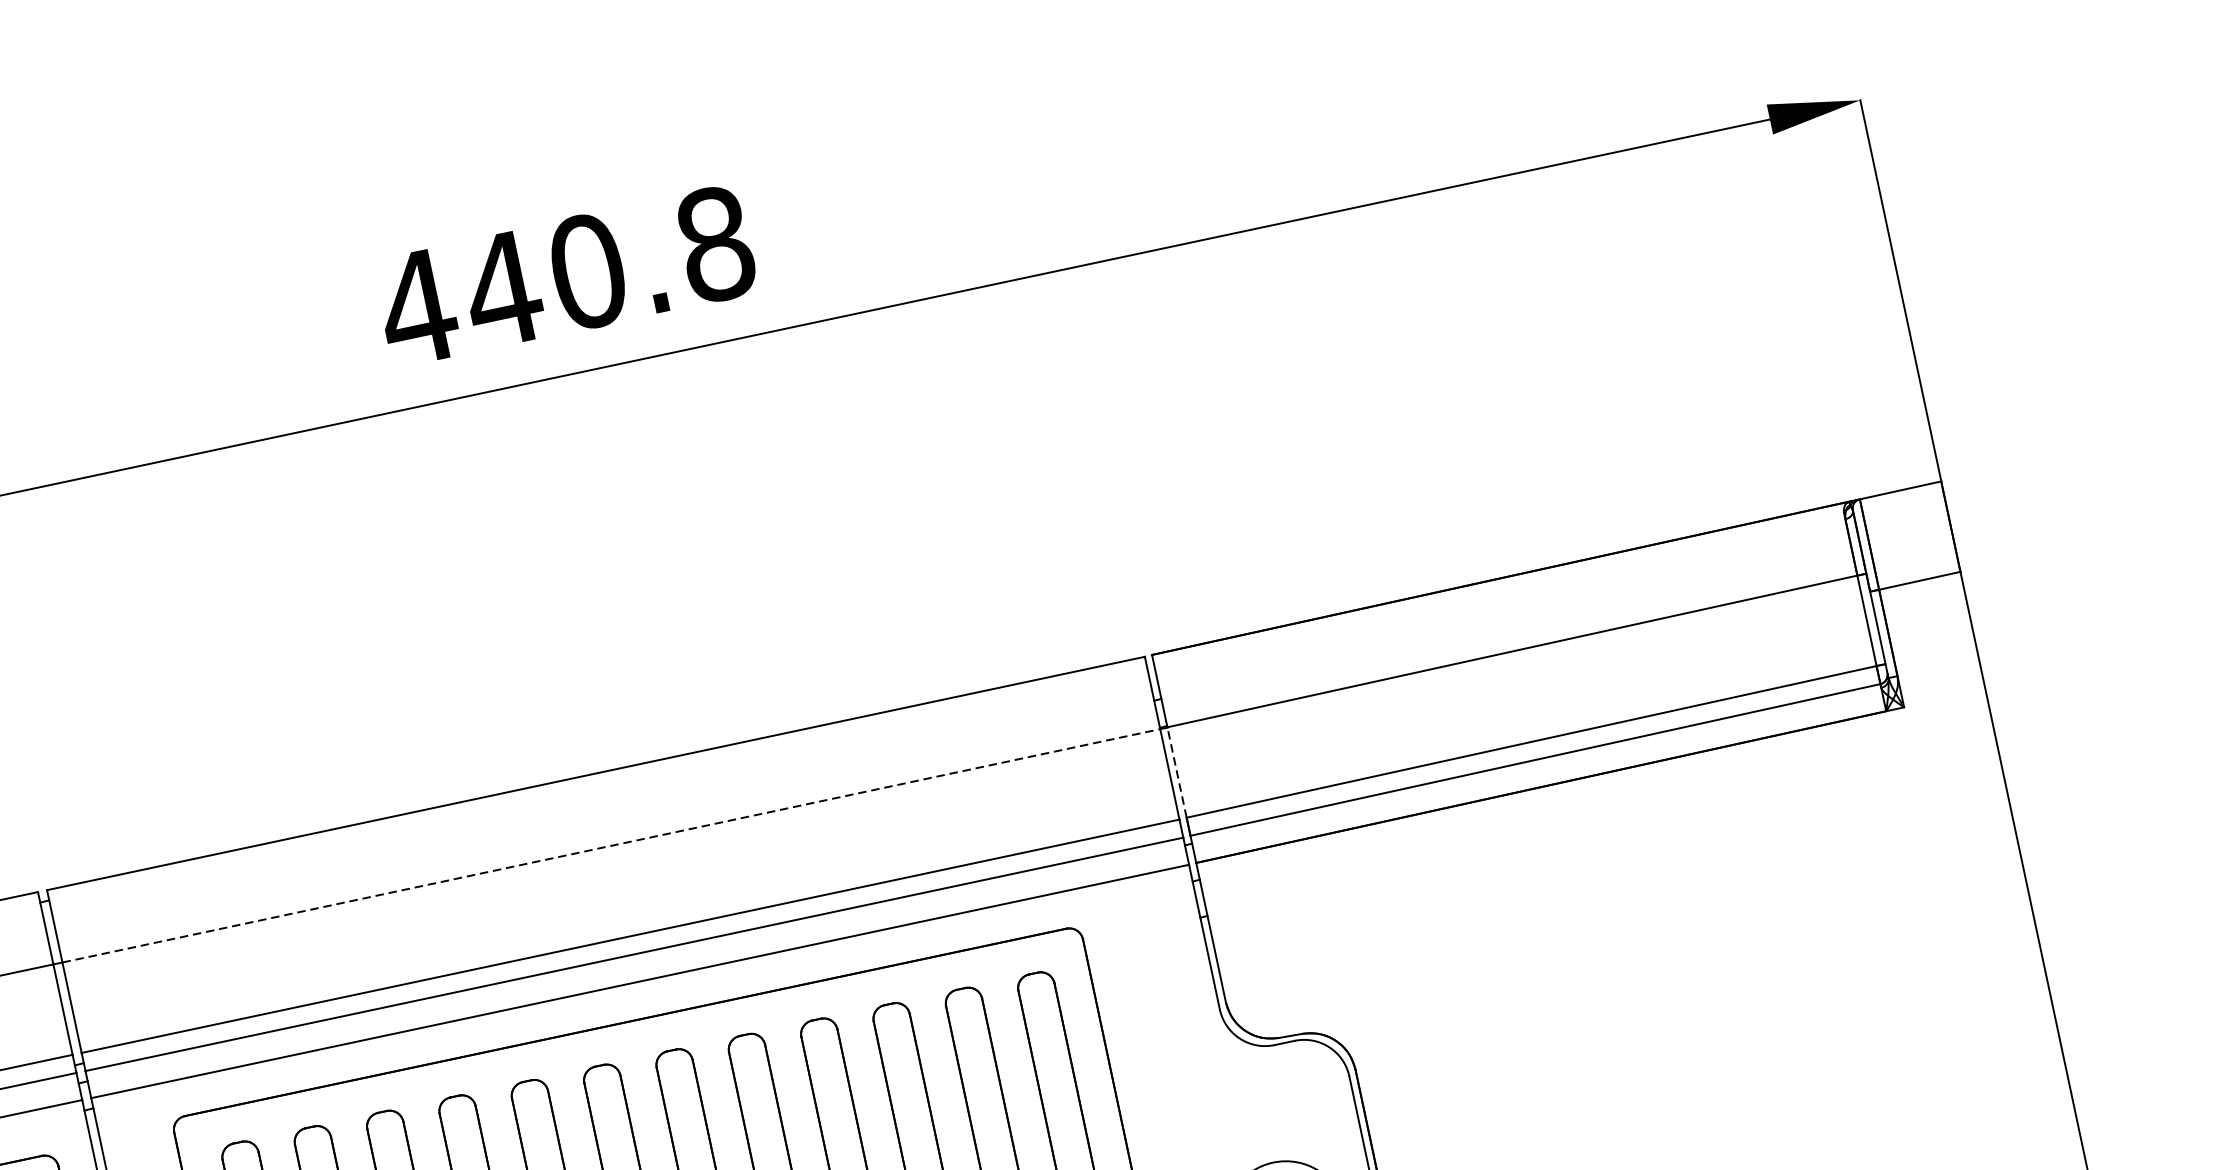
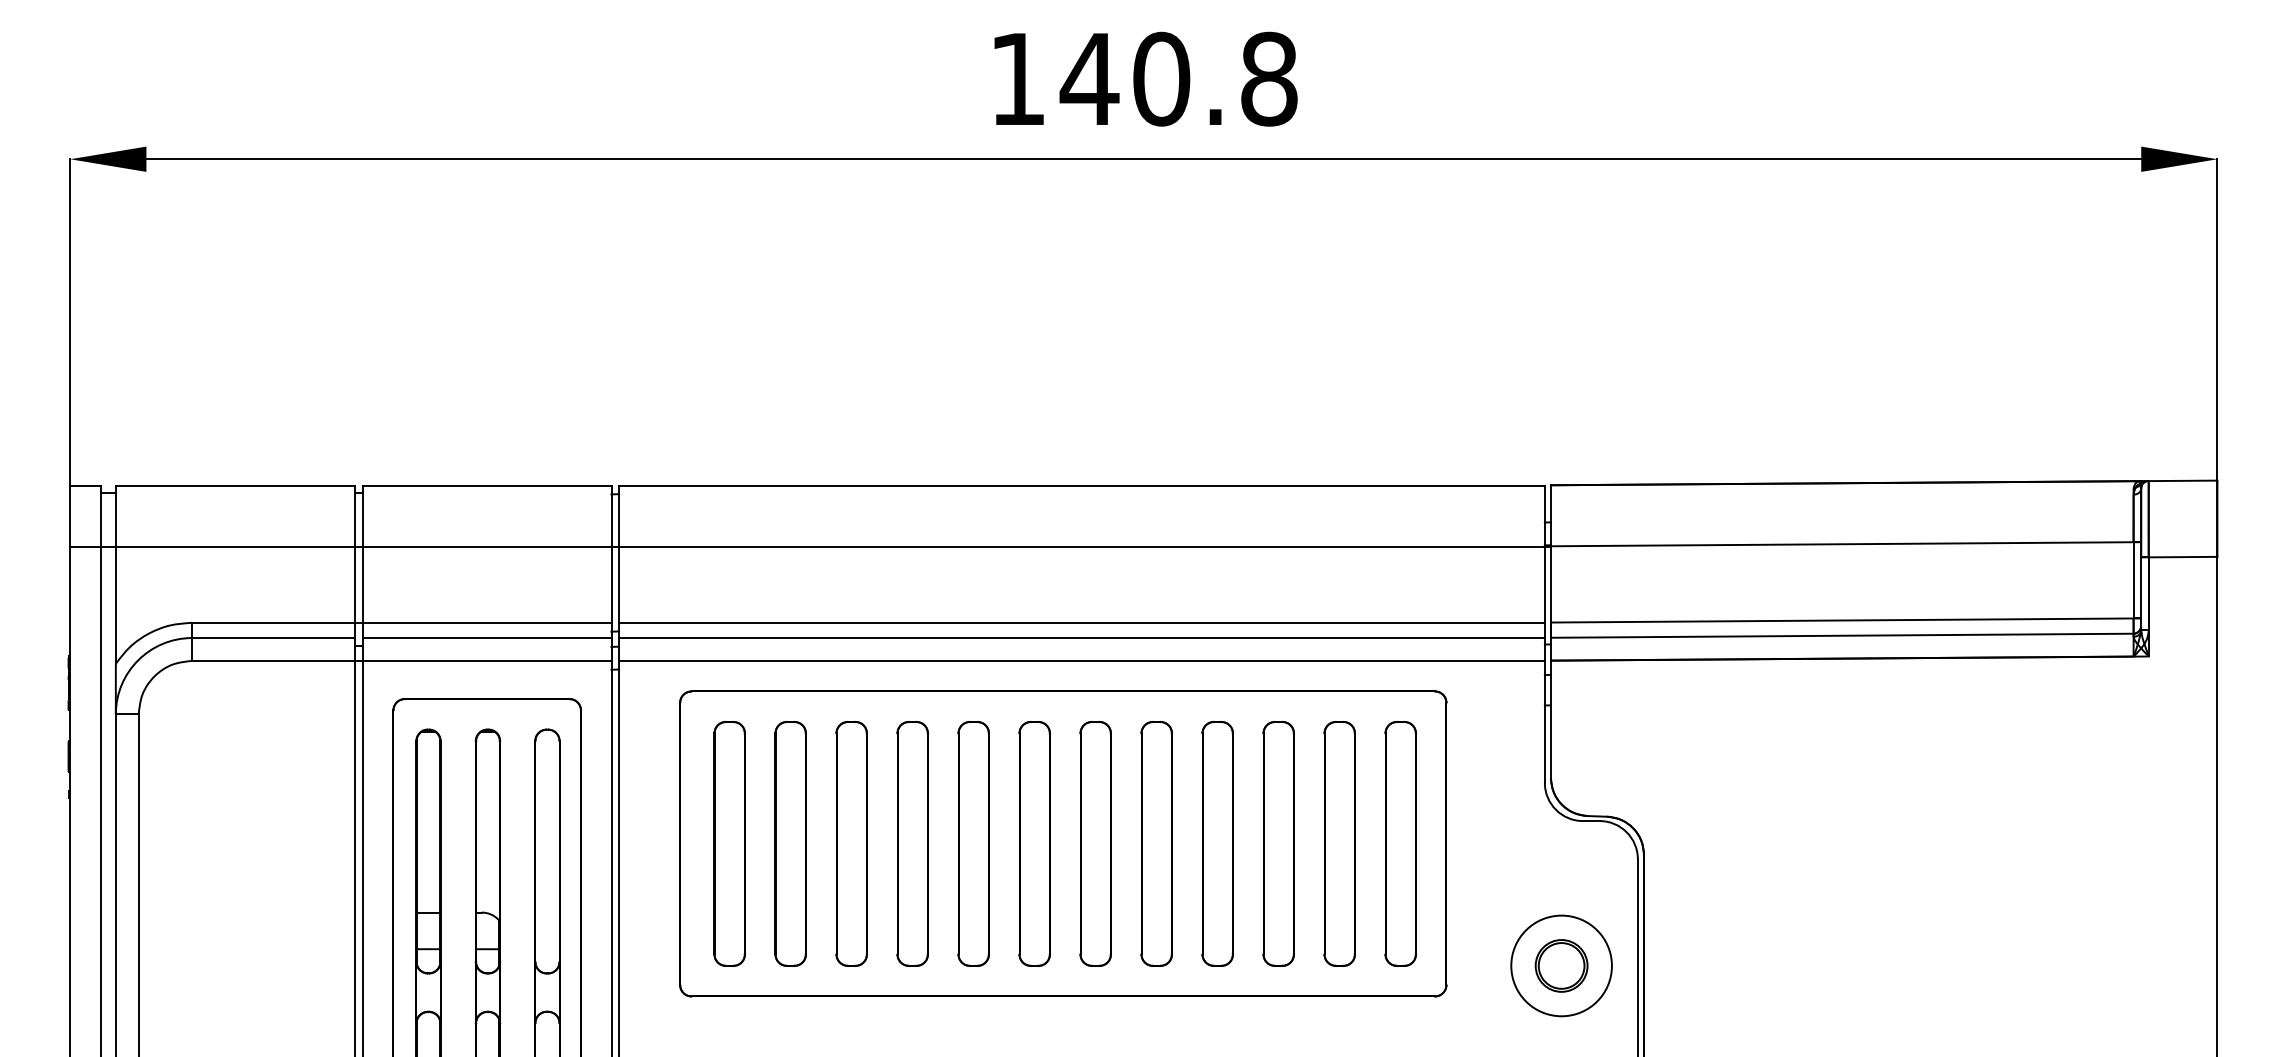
text: (416, 307) -> (1017, 78), 440.8 -> 140.8
line: (1176, 771) -> (1550, 583), dashed -> solid
line: (610, 845) -> (1081, 546), dashed -> solid

